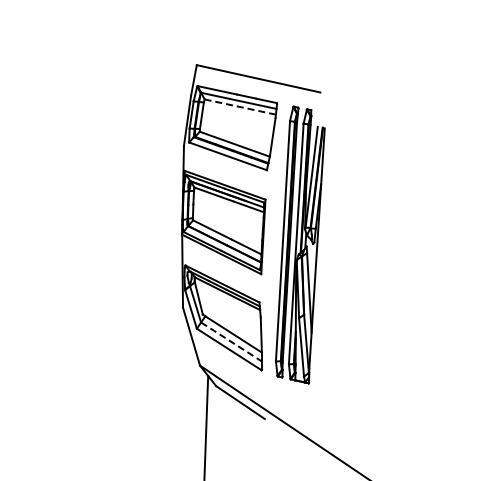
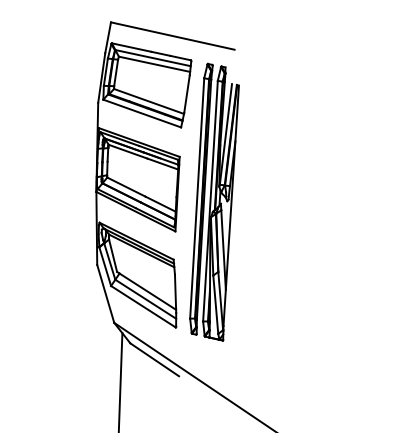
line: (239, 106) -> (153, 63), dashed -> solid
line: (231, 342) -> (145, 299), dashed -> solid

